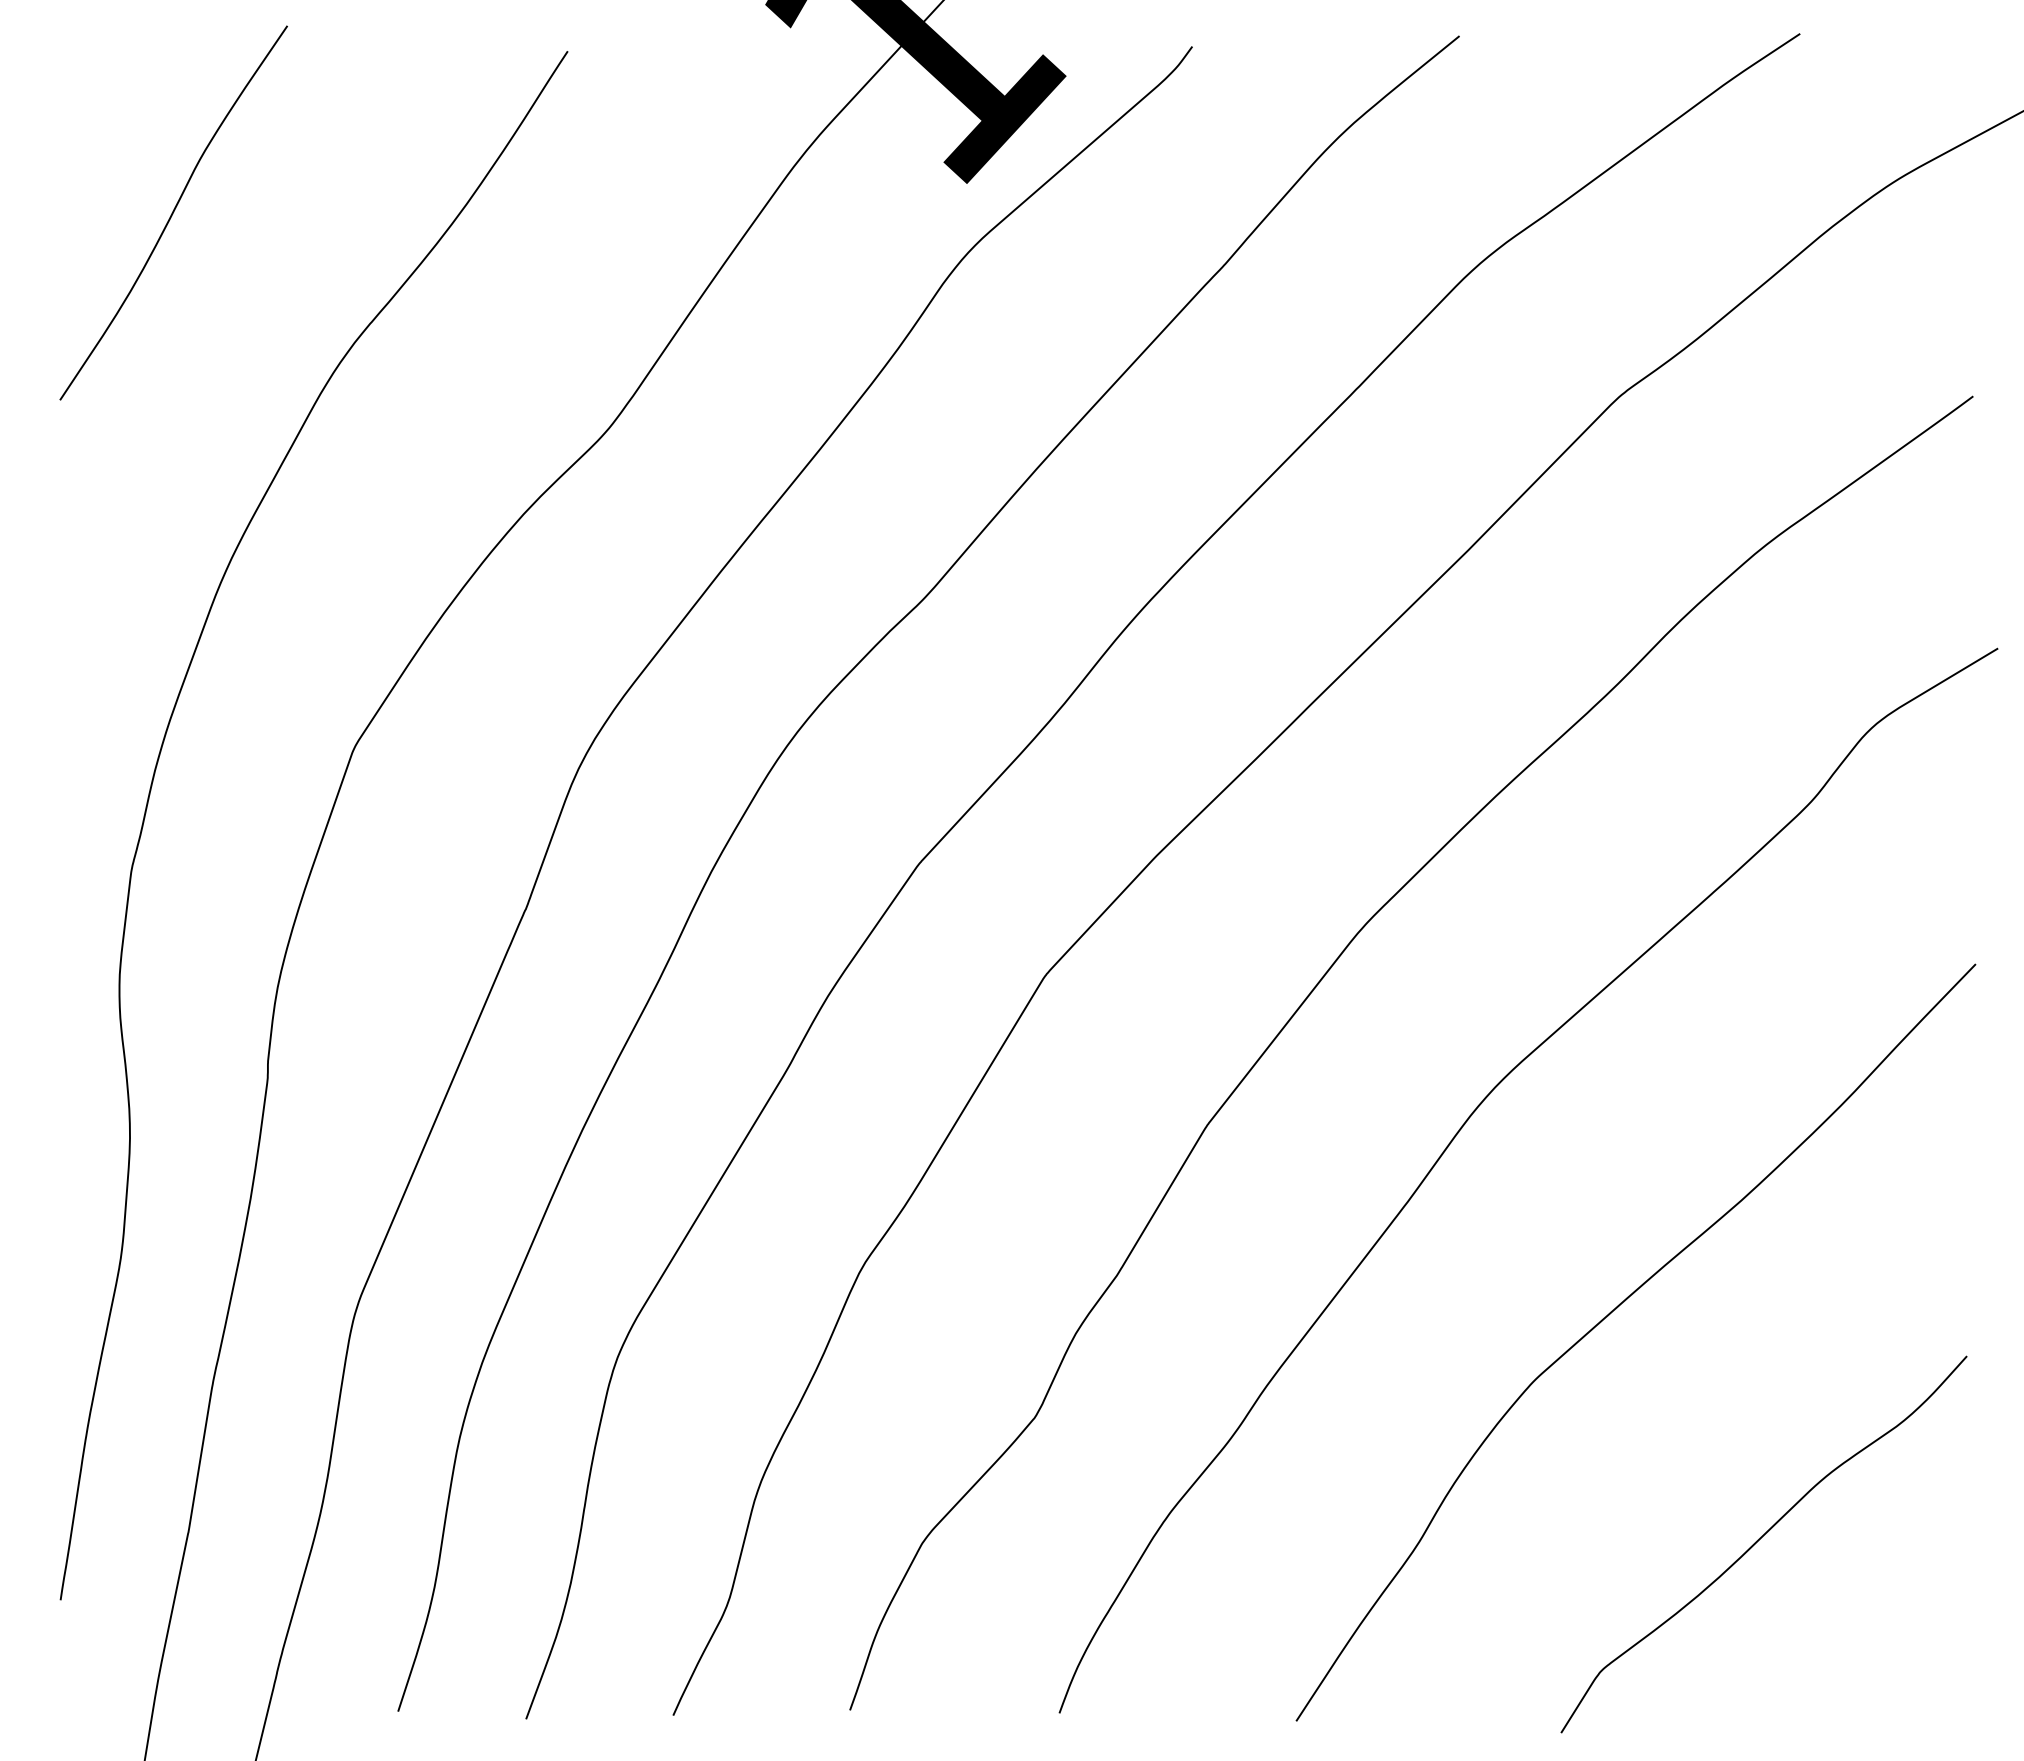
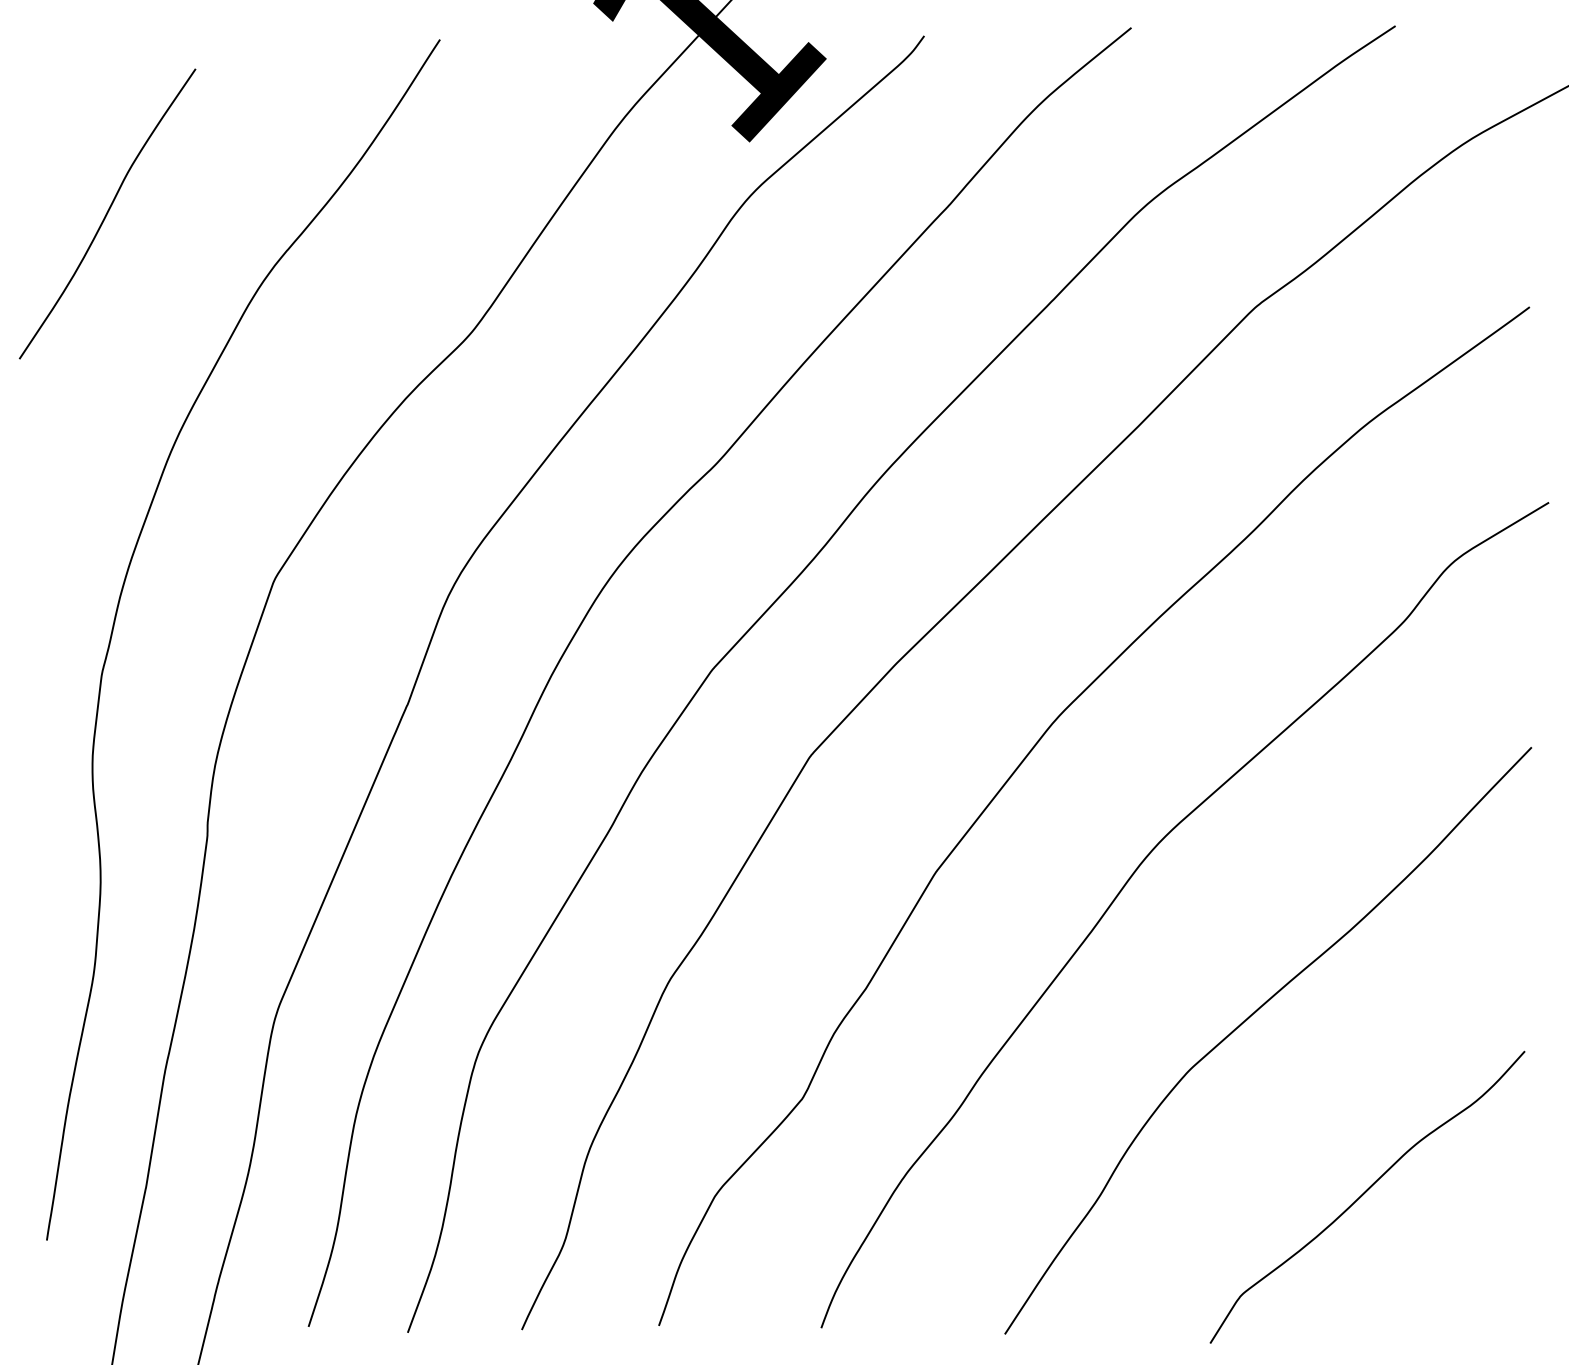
curve: (173, 212) -> (107, 213), moved

